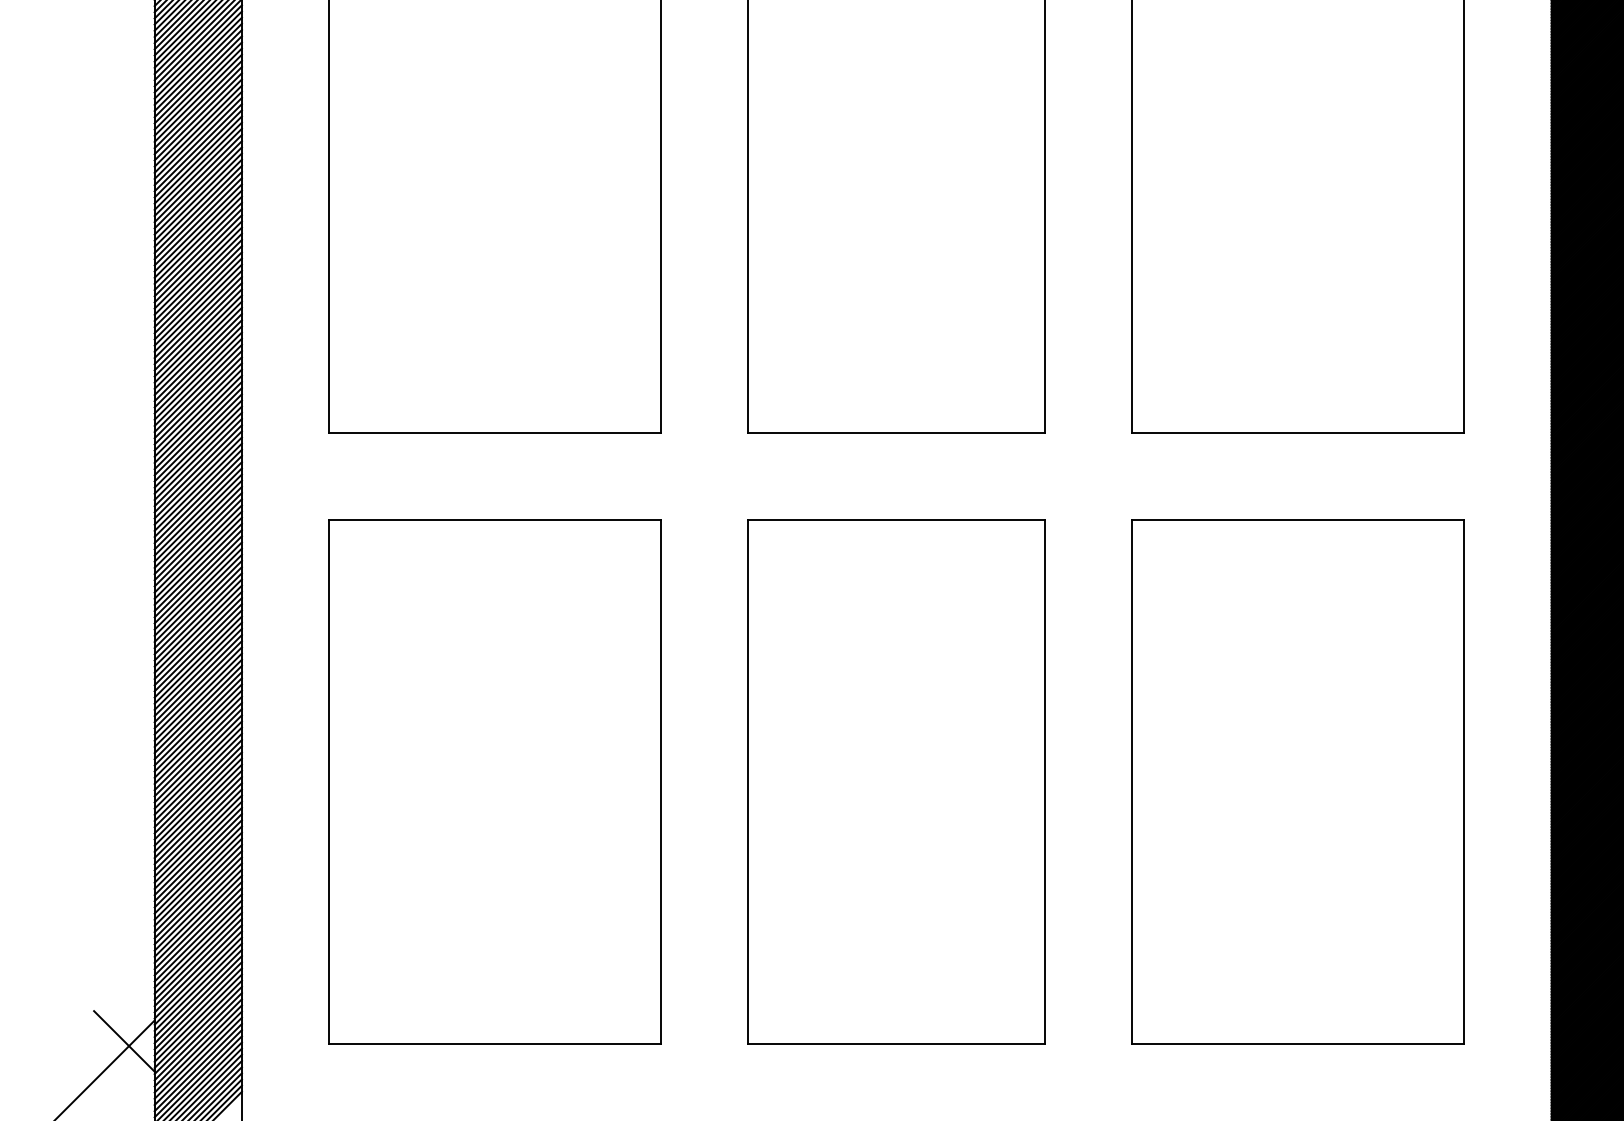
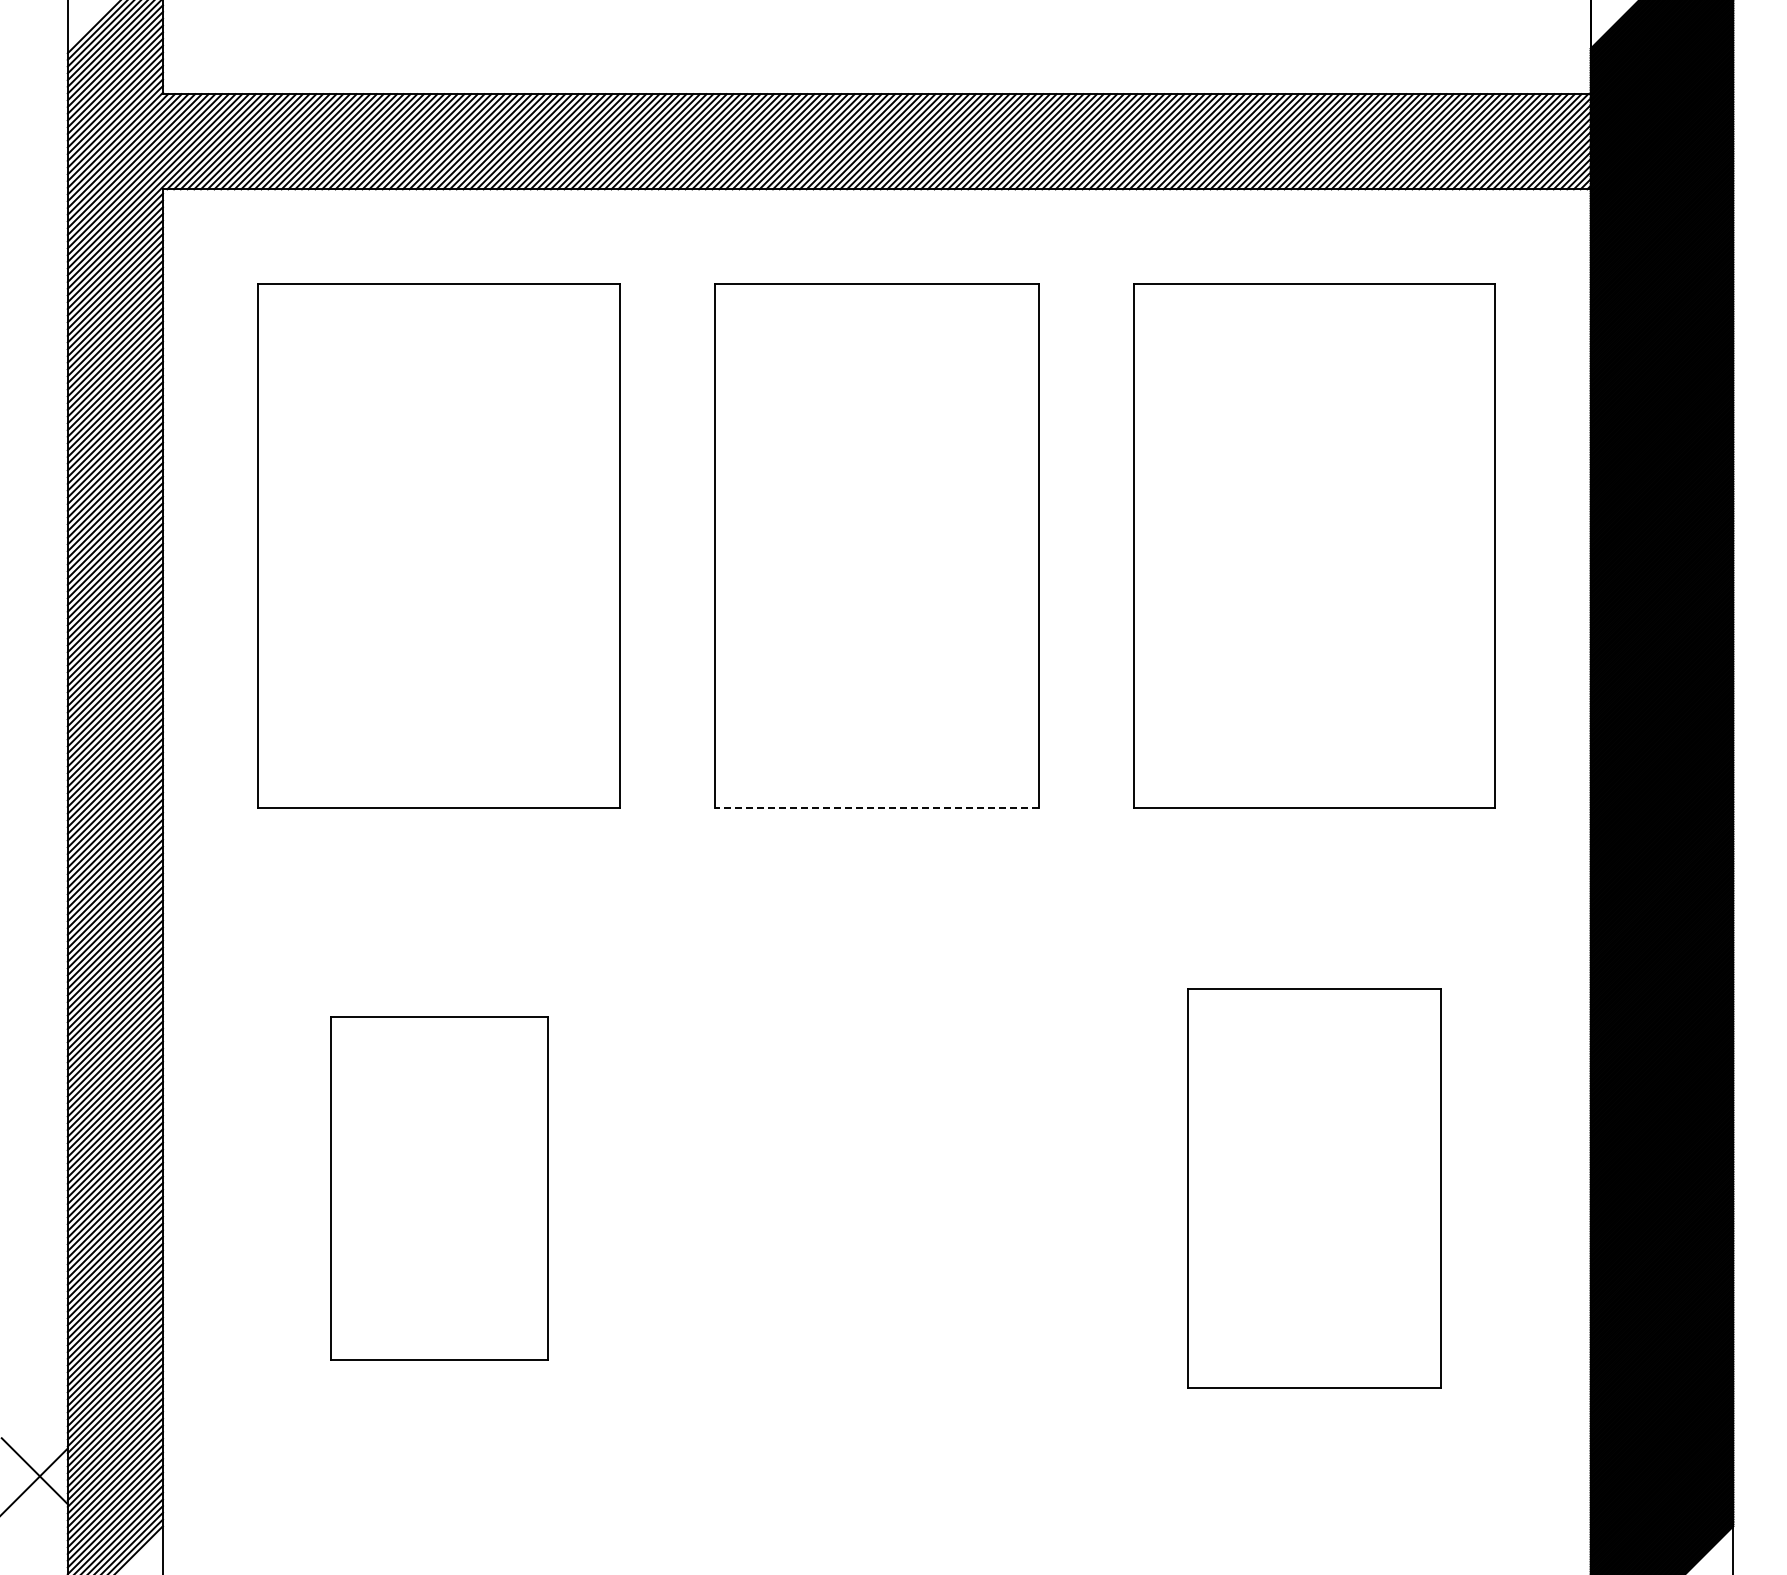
line: (896, 432) -> (876, 807), solid -> dashed
part: (494, 782) -> (438, 1188), size x0.6
part: (896, 782) -> (876, 1188), removed
part: (1298, 782) -> (1314, 1188), size x0.7

